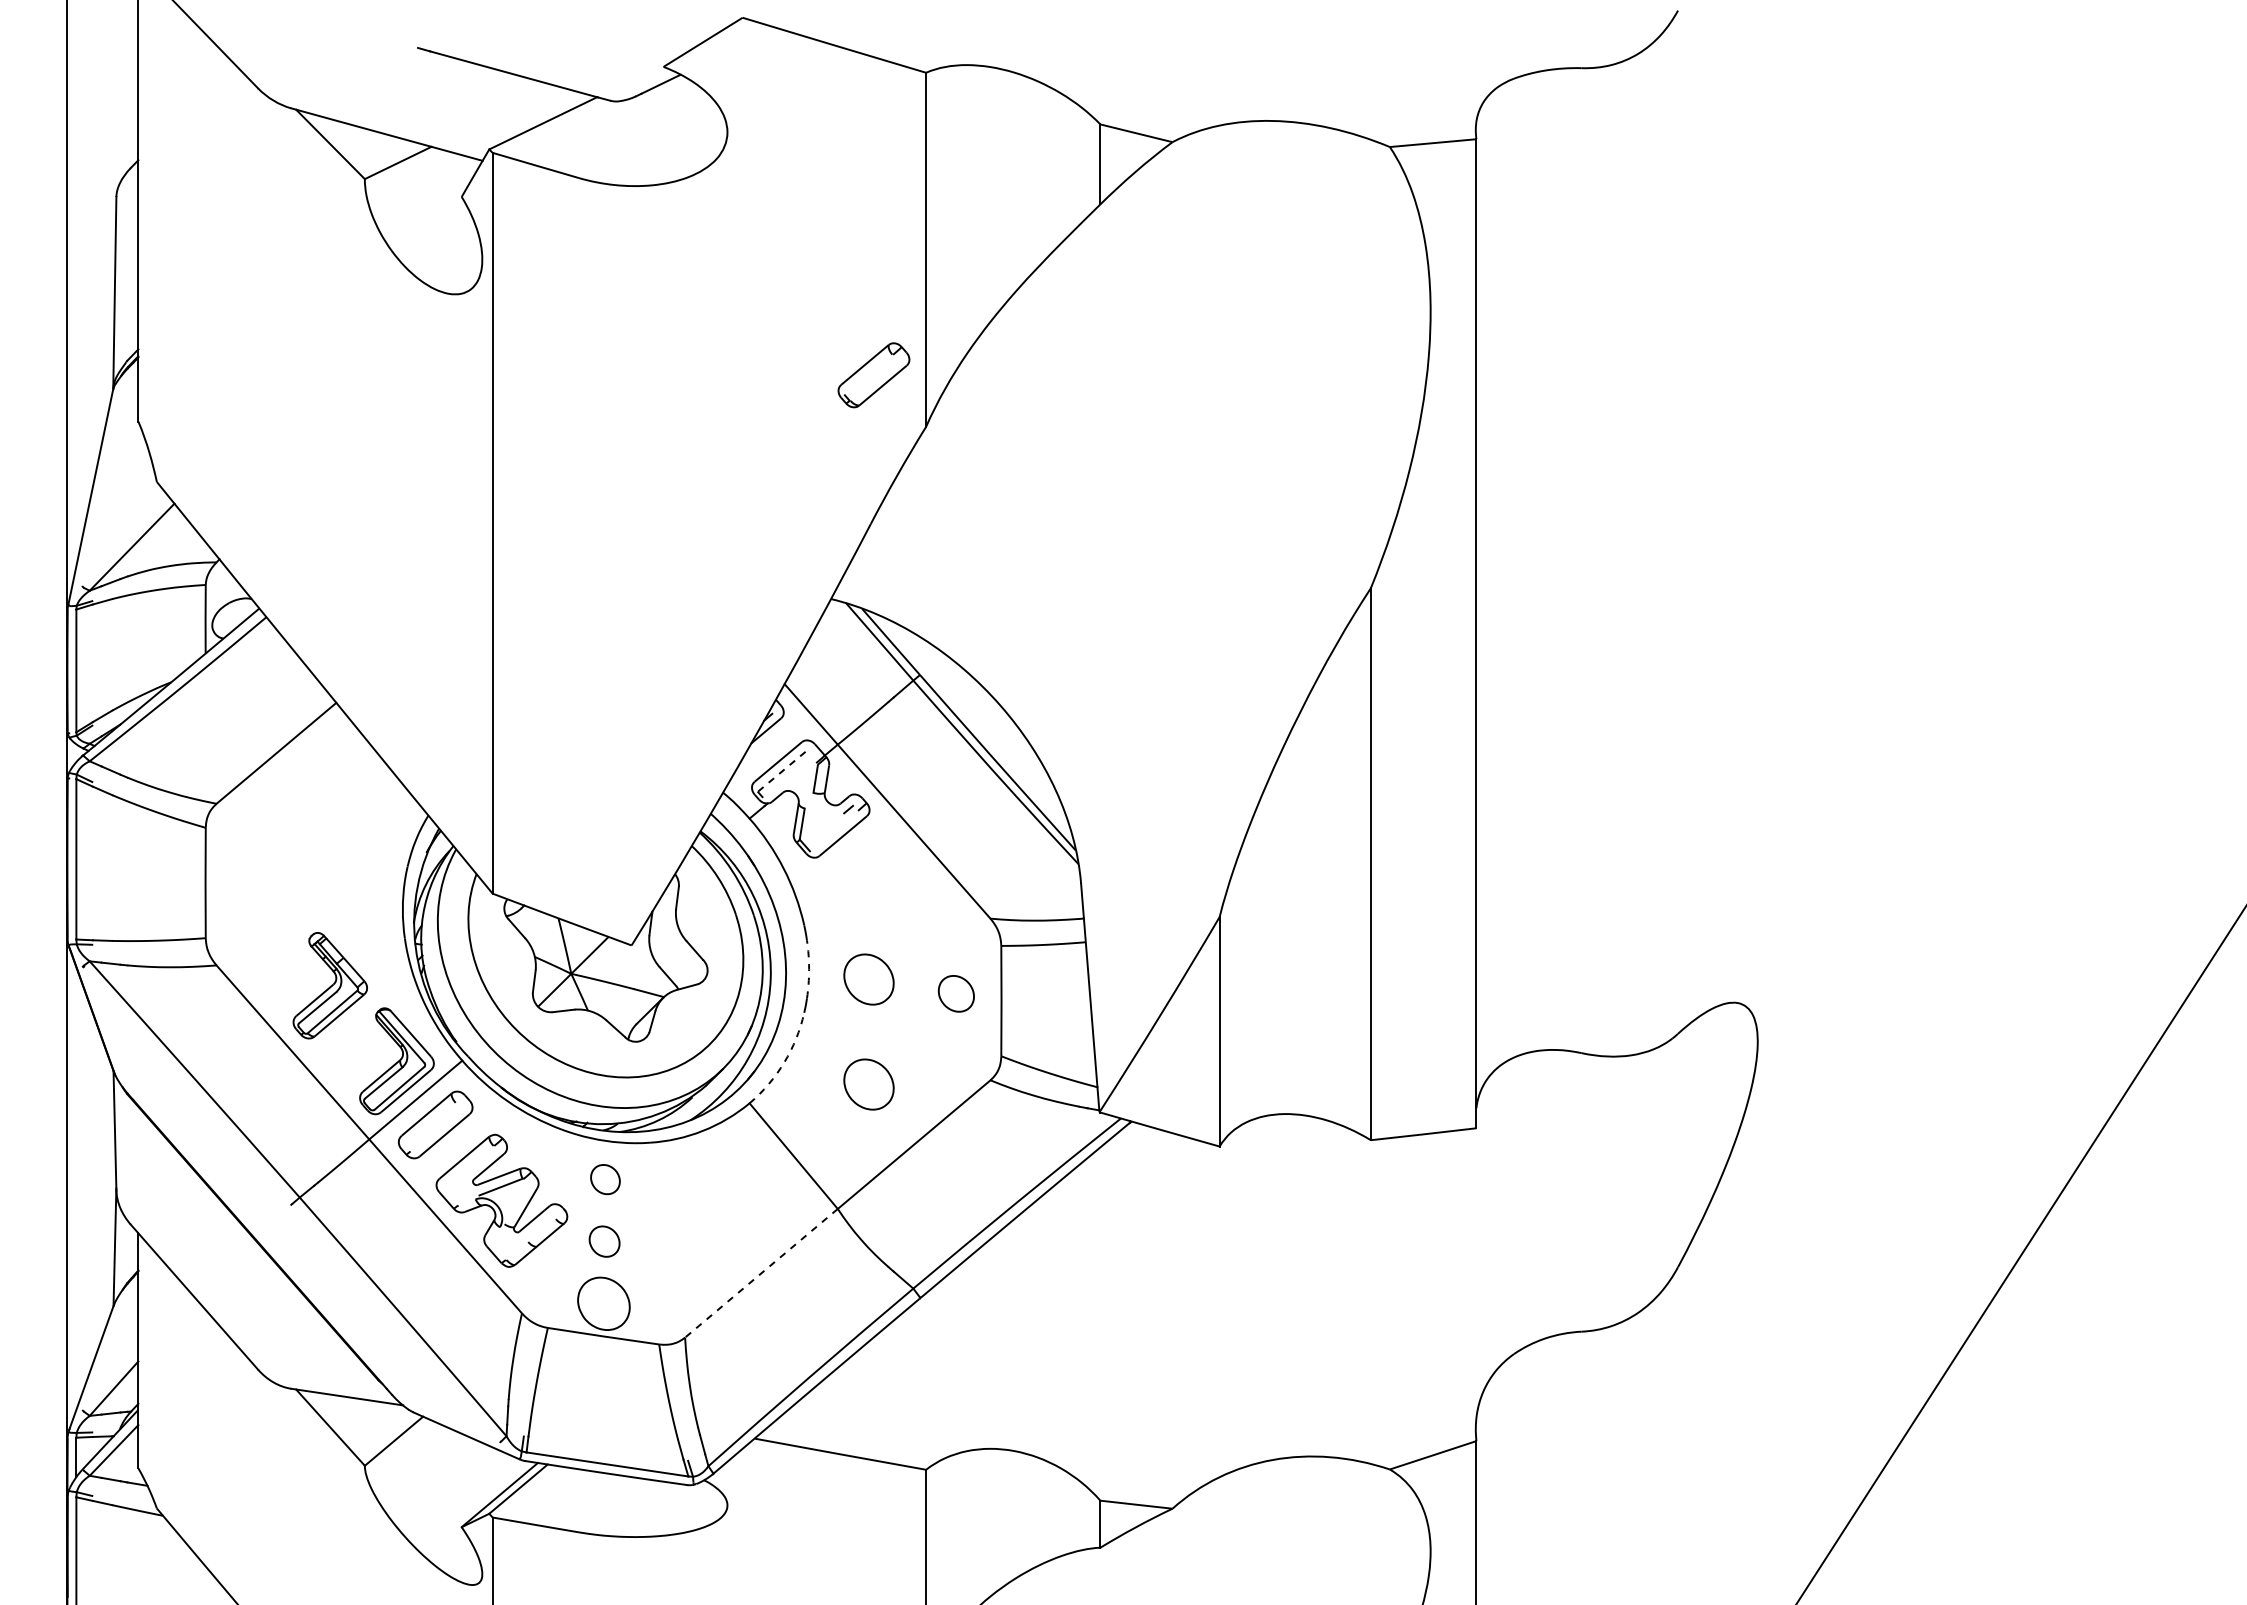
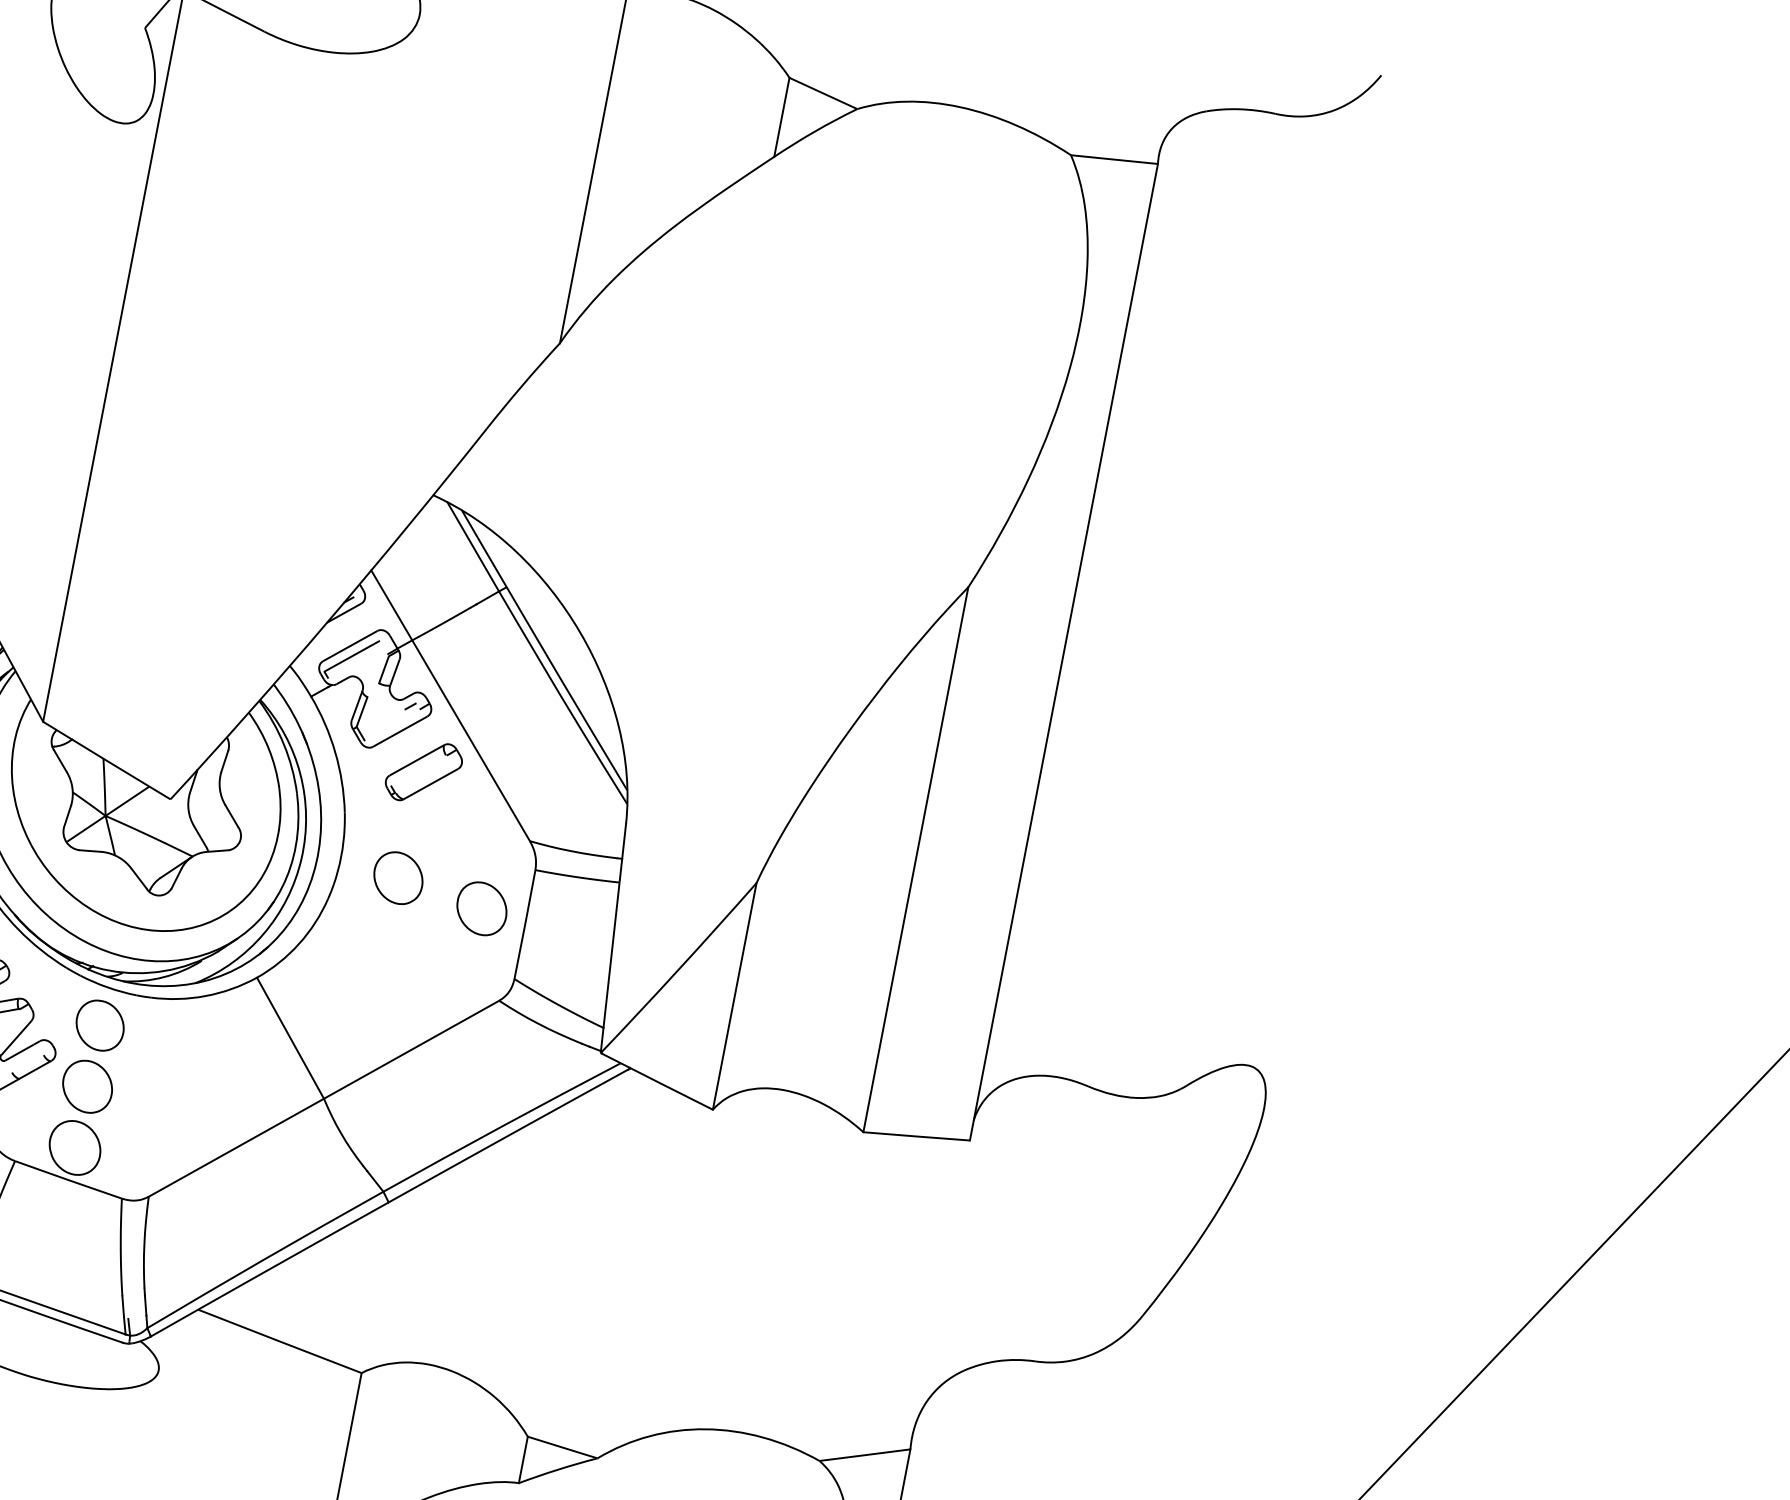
part: (873, 375) -> (423, 772), moved
line: (781, 771) -> (351, 656), dashed -> solid
arc: (809, 969) -> (341, 856), dashed -> solid
part: (956, 993) -> (482, 908), size x1.43
arc: (784, 1062) -> (299, 944), dashed -> solid
part: (868, 1084) -> (377, 981), removed
part: (605, 1179) -> (100, 1025), size x1.67
part: (604, 1241) -> (87, 1086), size x1.67
line: (761, 1273) -> (236, 1147), dashed -> solid

